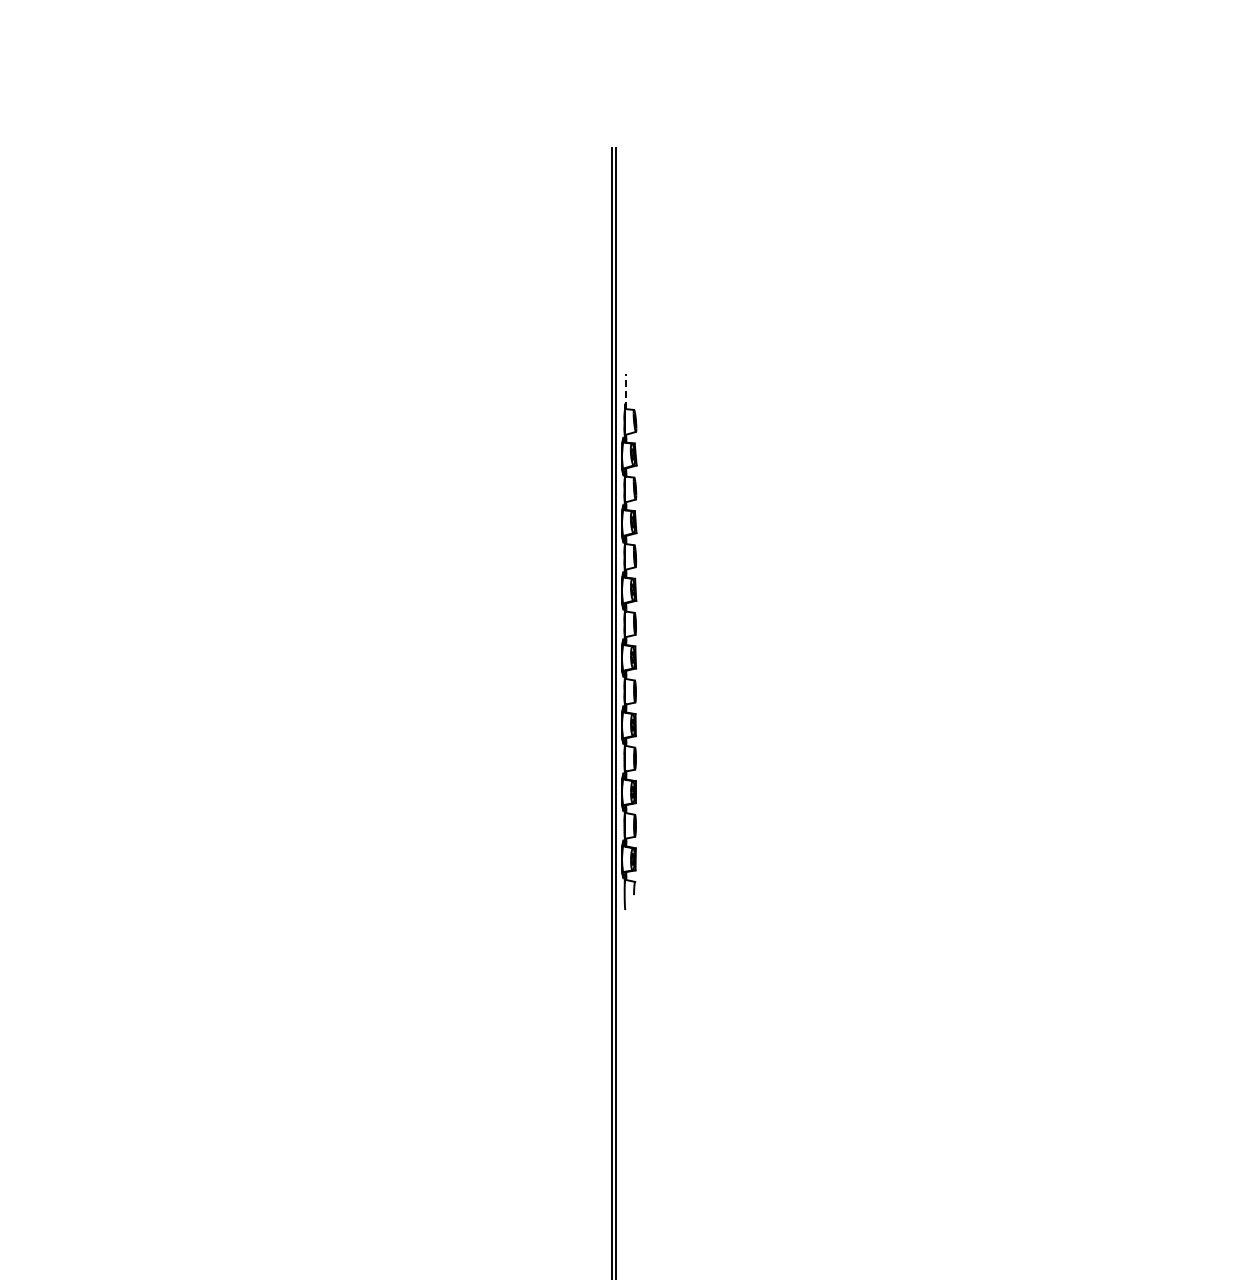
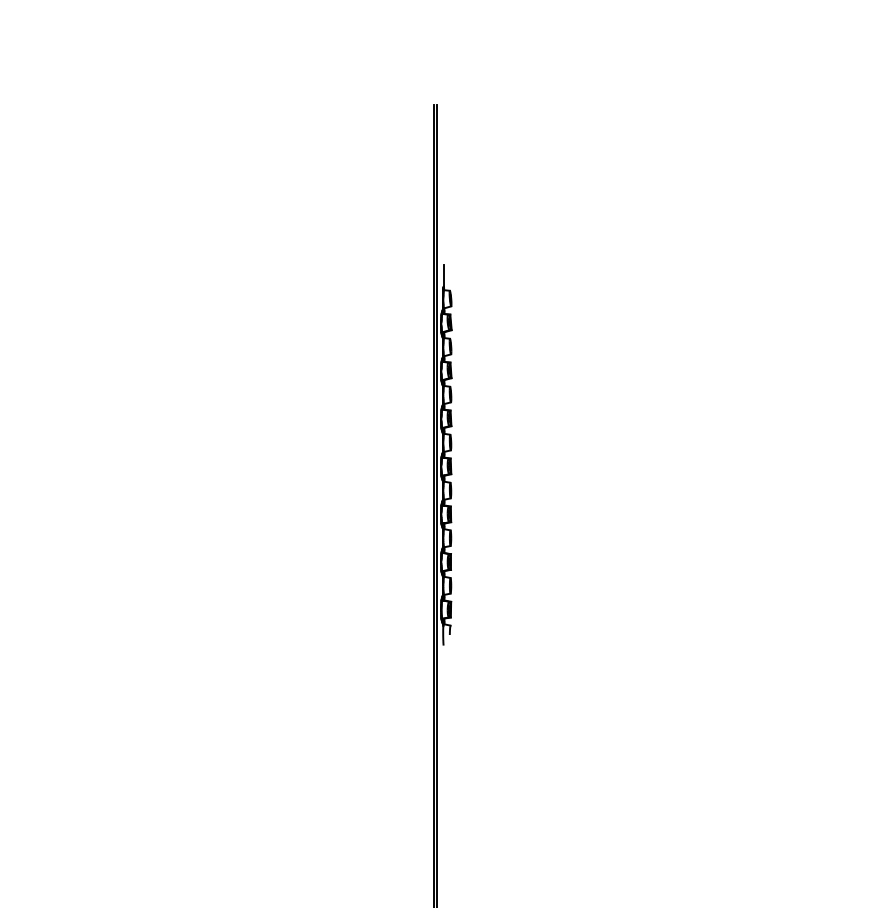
line: (626, 391) -> (444, 277), dashed -> solid

